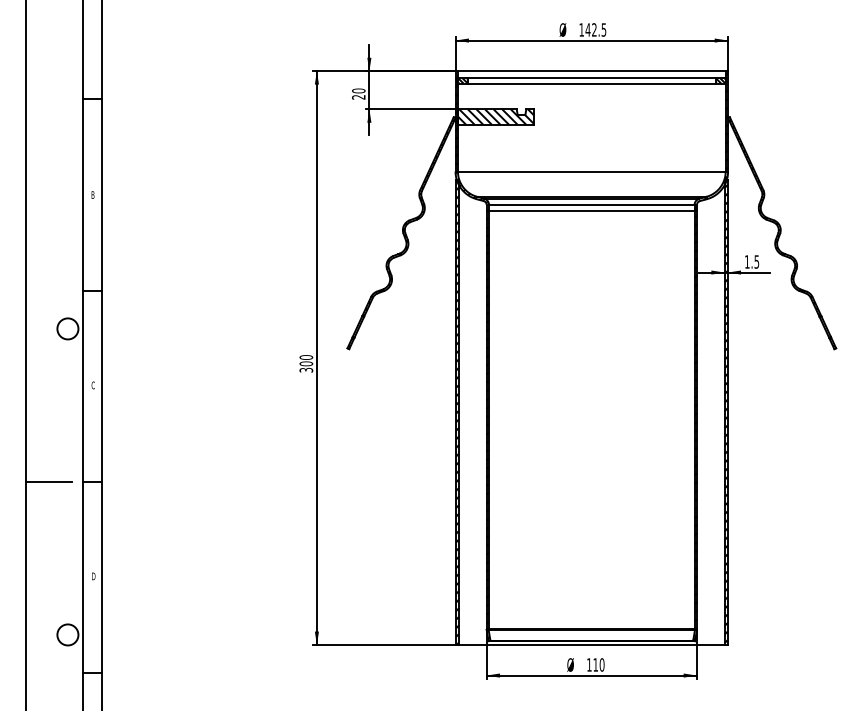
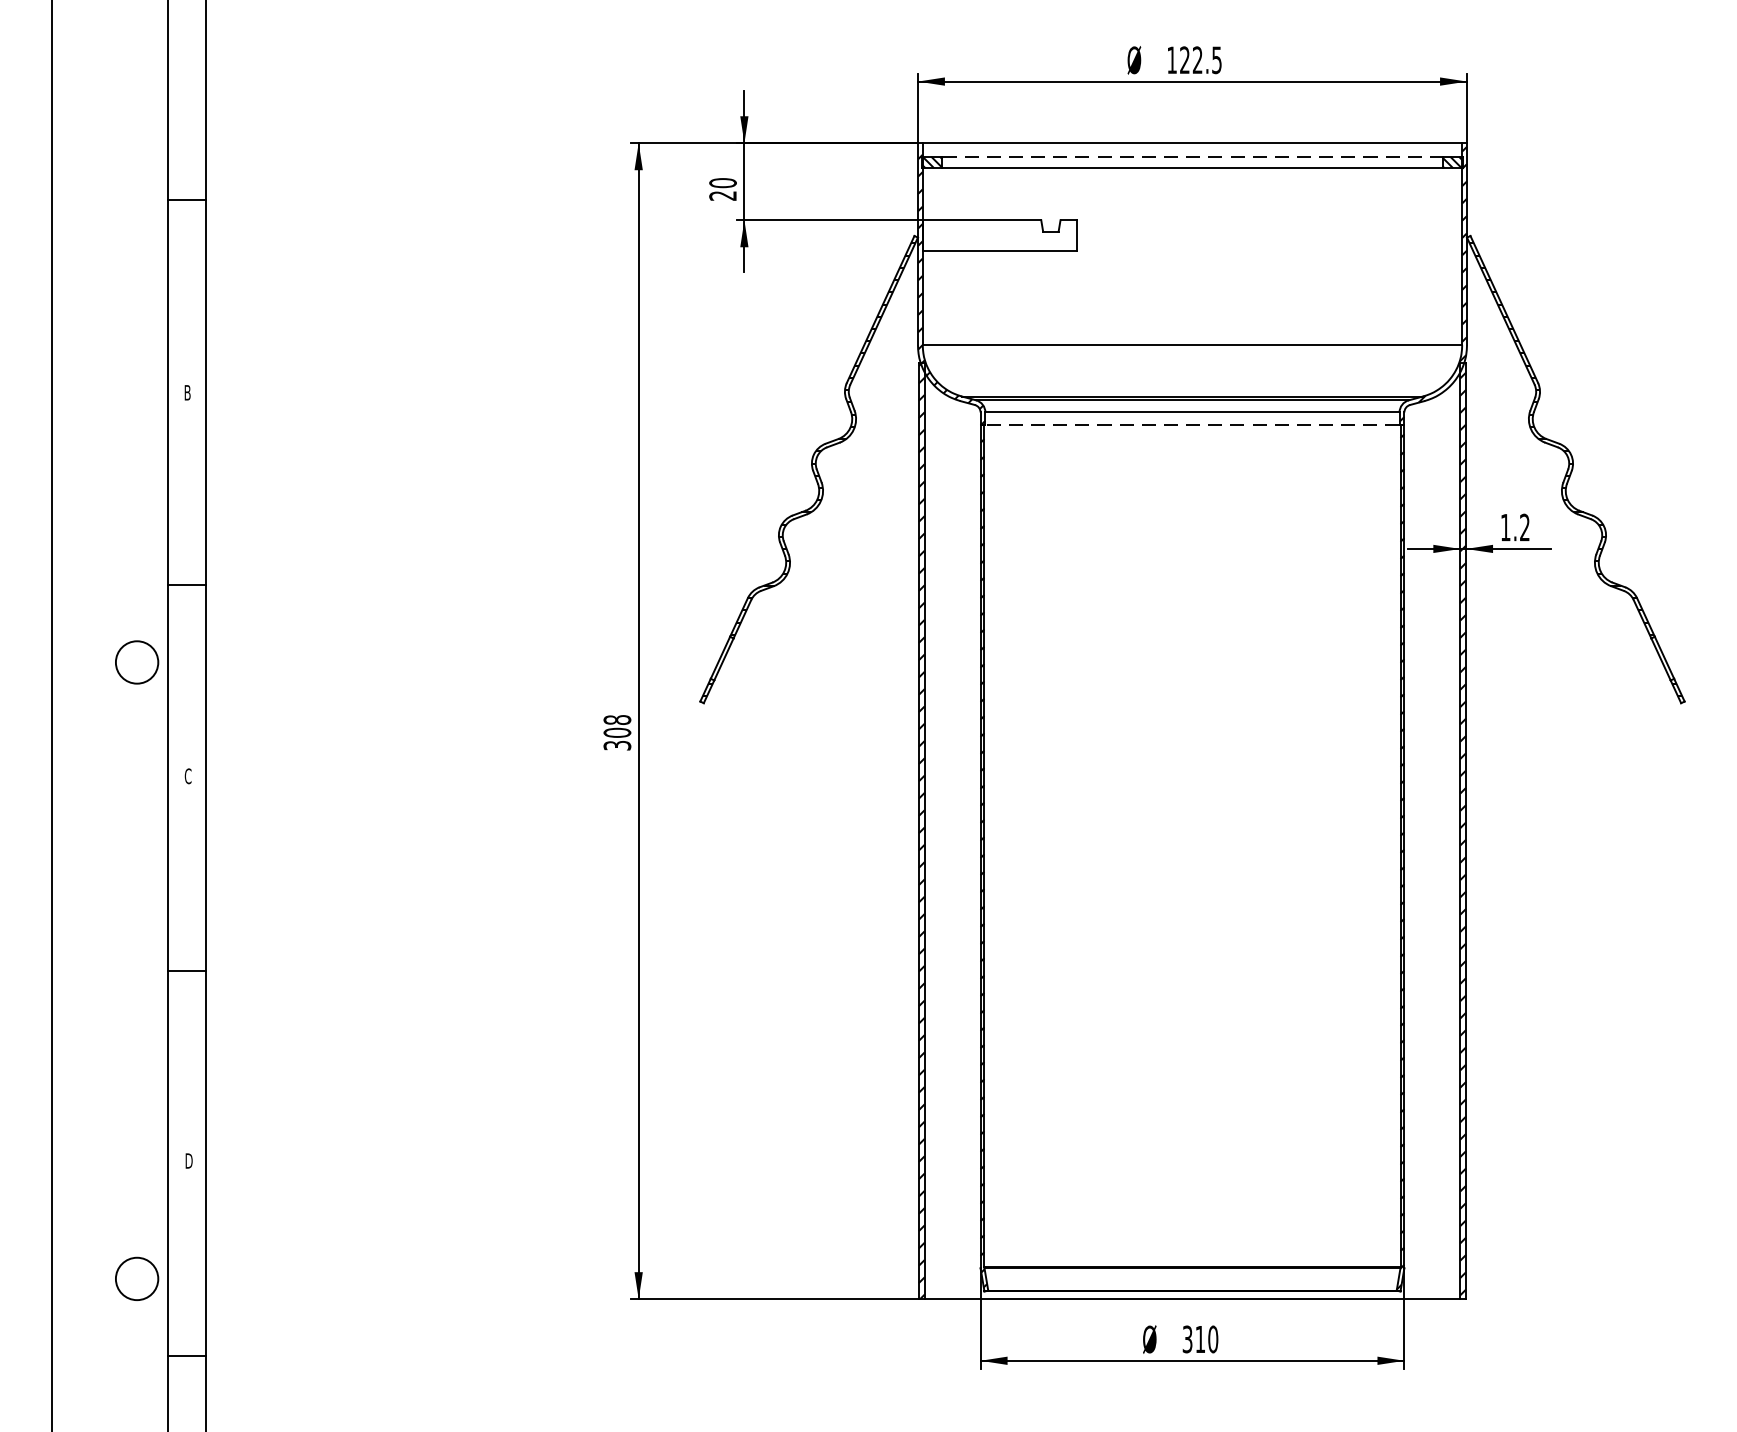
text: (587, 29) -> (1183, 59), 142.5 -> 122.5
line: (592, 77) -> (1193, 155), solid -> dashed
hatch: (495, 116) -> (998, 234), removed
line: (591, 210) -> (1191, 423), solid -> dashed
text: (756, 261) -> (1524, 526), 1.5 -> 1.2
text: (305, 357) -> (615, 720), 300 -> 308
line: (48, 481) -> (97, 969), removed
text: (589, 664) -> (1187, 1338), 110 -> 310

